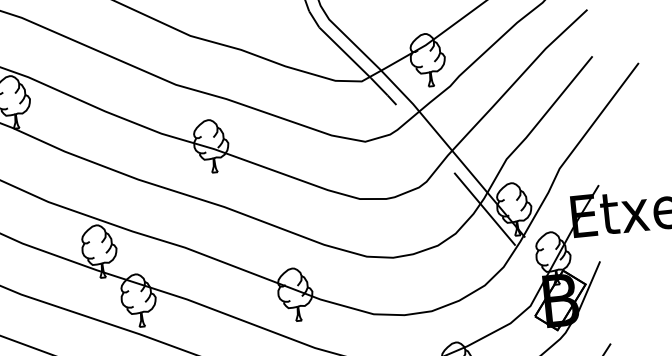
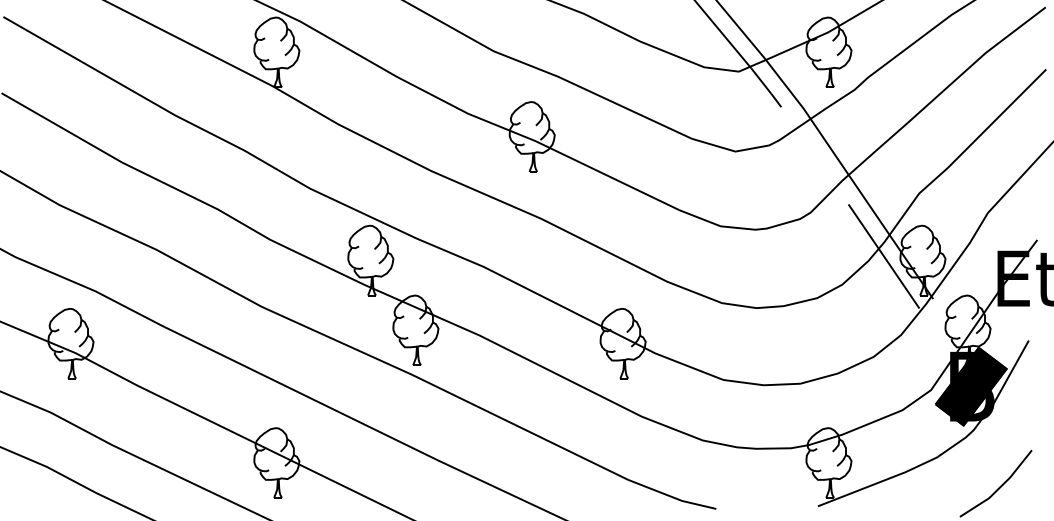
fill: (559, 300) -> (970, 386), added

